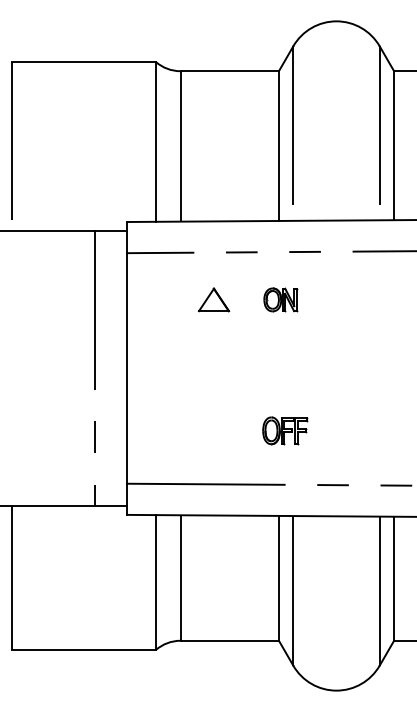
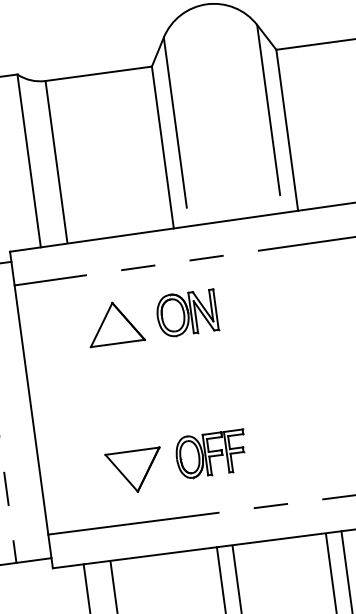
part: (213, 299) -> (114, 322), size x1.67
part: (280, 299) -> (186, 313), size x1.67
part: (285, 430) -> (211, 453), size x1.43
part: (213, 436) -> (134, 470), added

